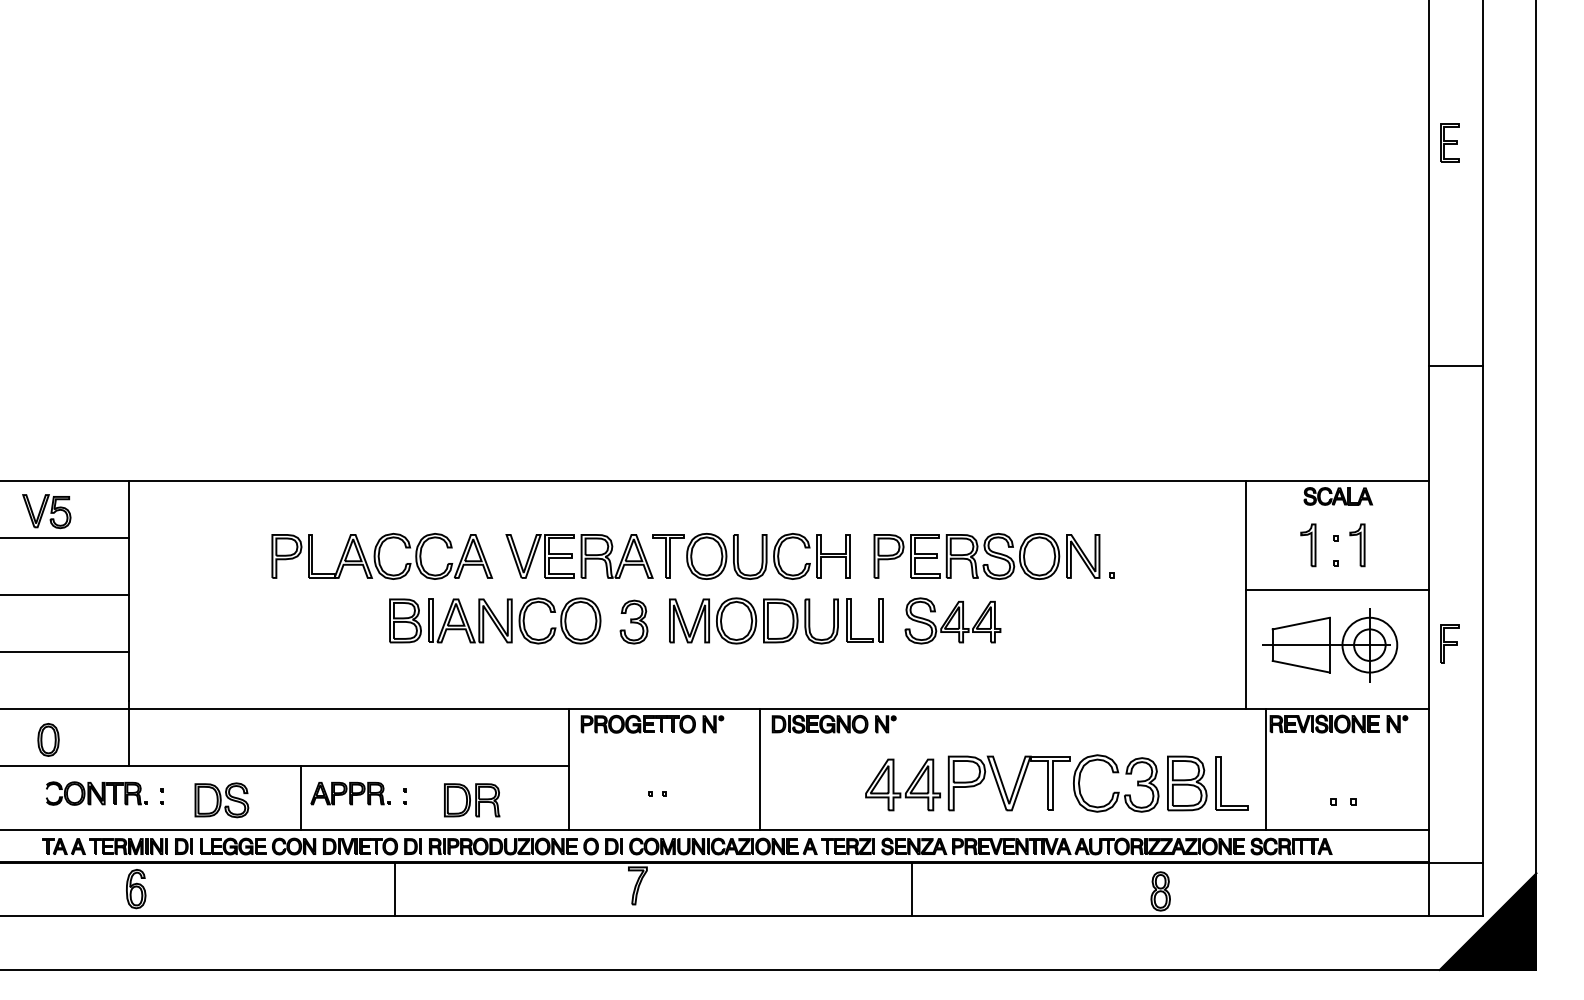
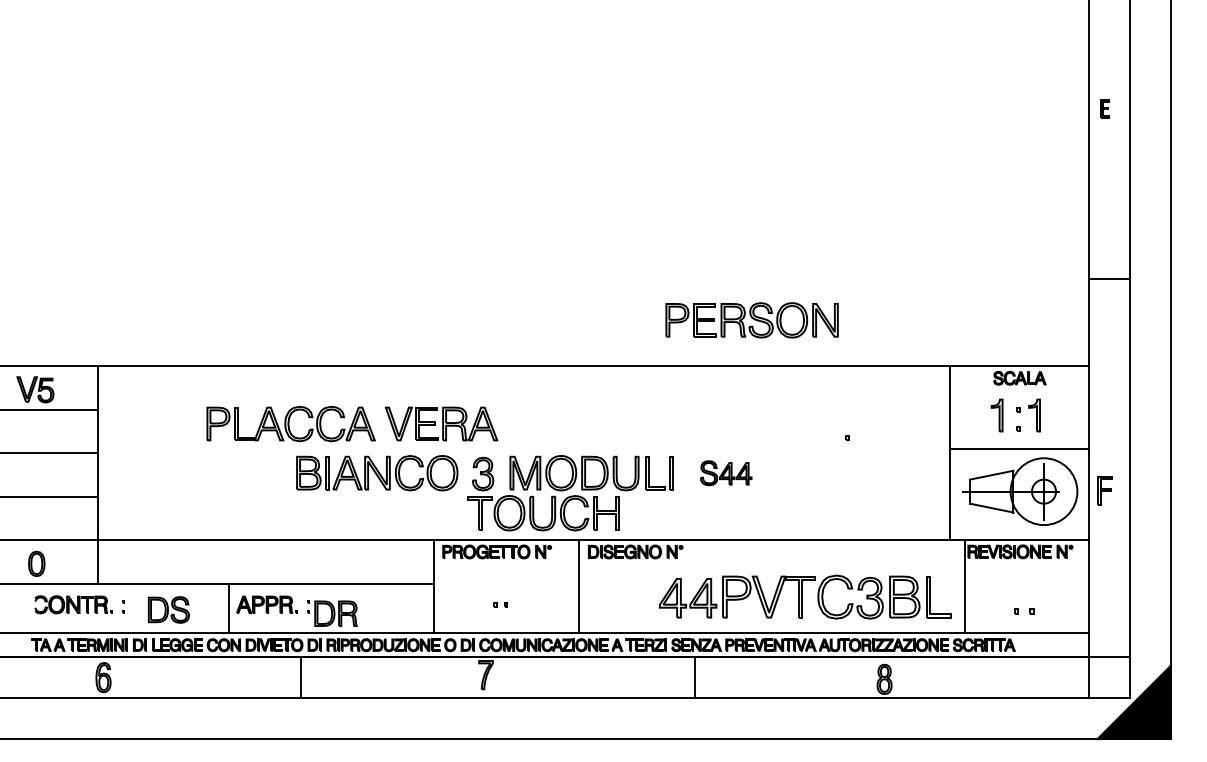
part: (1449, 142) -> (1104, 108), size x0.6
part: (761, 556) -> (551, 513), moved
part: (986, 556) -> (751, 320), moved
part: (952, 620) -> (725, 472), size x0.7
circle: (1369, 644) -> (1043, 491), size x1.6
part: (472, 800) -> (336, 613), moved

